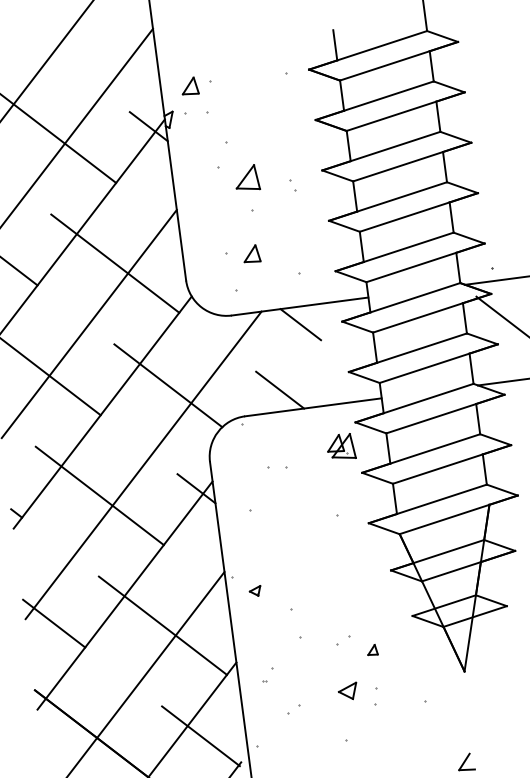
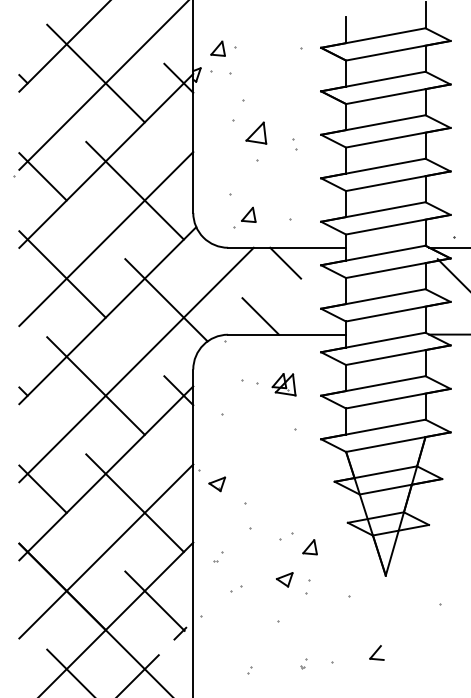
part: (251, 253) -> (248, 214), moved
part: (340, 447) -> (283, 384), moved
part: (255, 591) -> (217, 484), size x1.67
part: (371, 650) -> (309, 547), size x1.67

